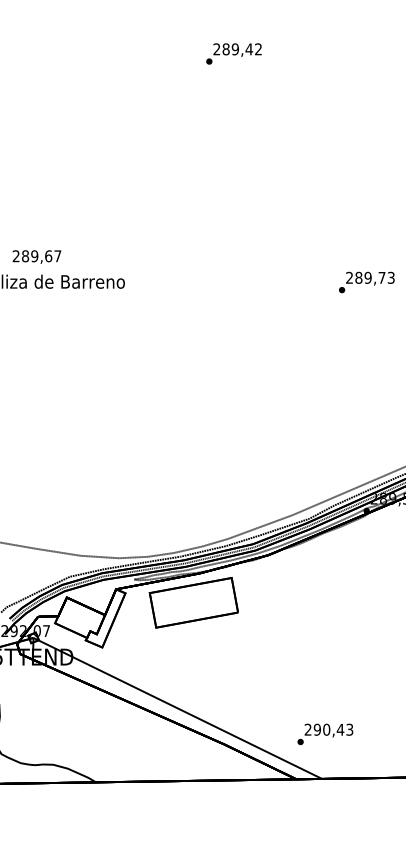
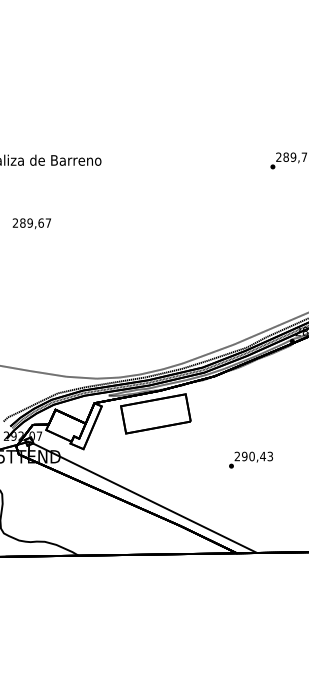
text: (36, 256) -> (31, 223), moved
text: (325, 734) -> (251, 460), moved

